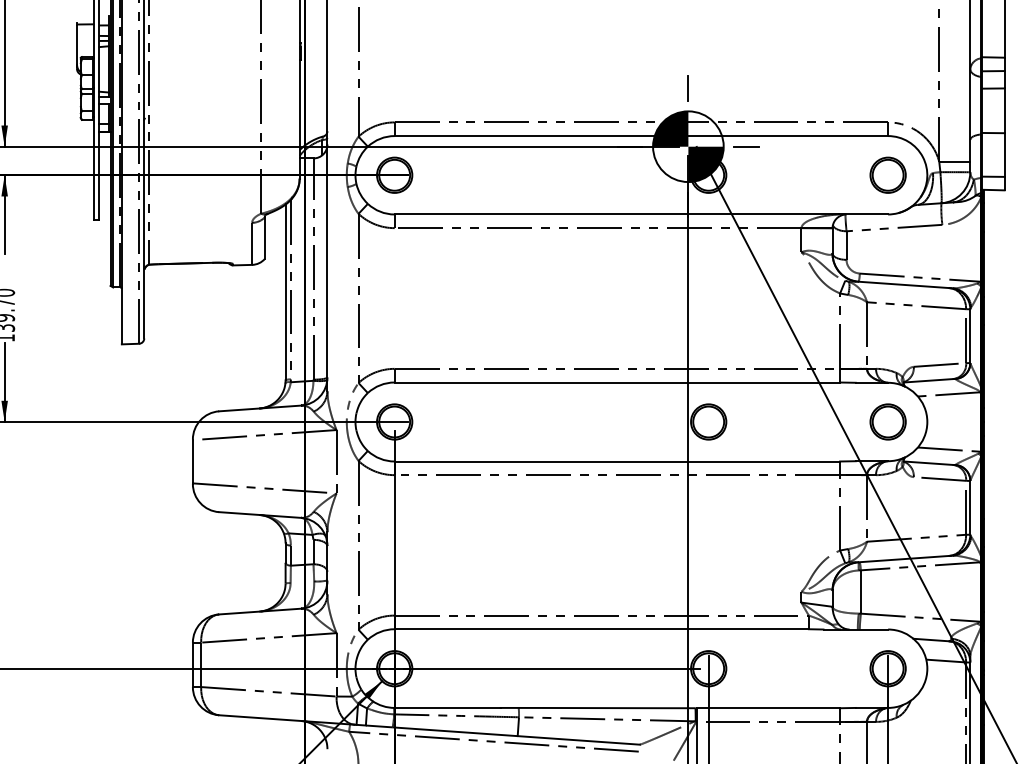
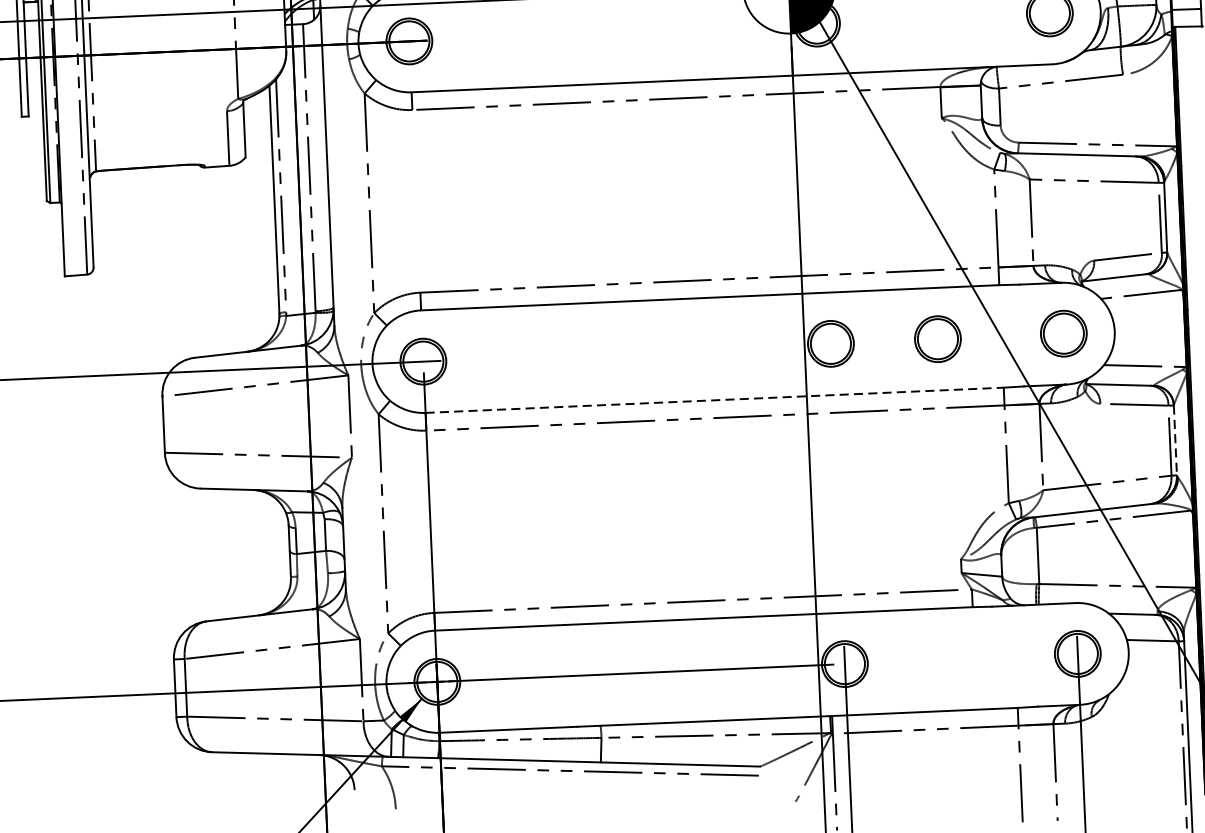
part: (790, 421) -> (937, 338), added
line: (617, 461) -> (714, 400), solid -> dashed
line: (970, 507) -> (1175, 439), solid -> dashed

